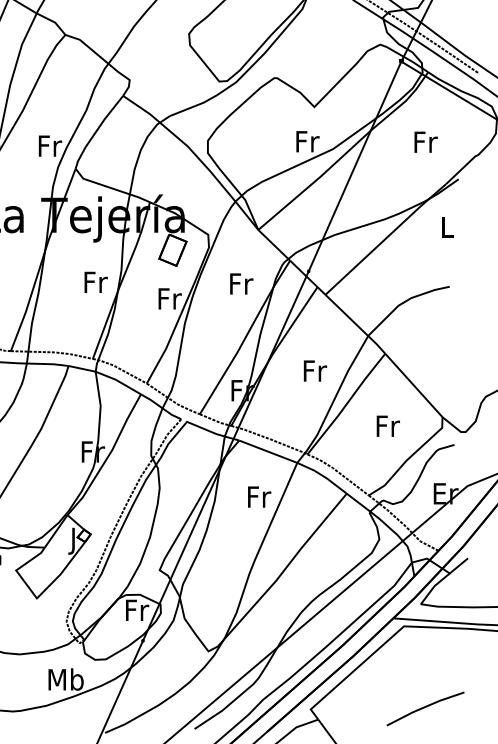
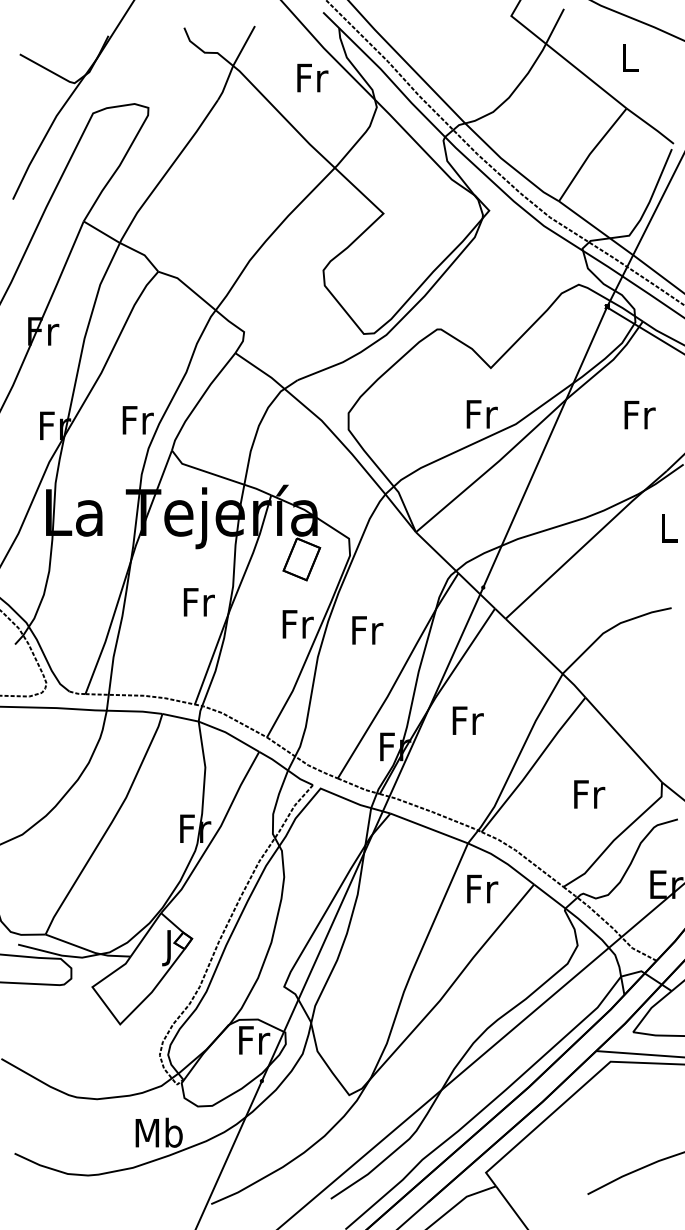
text: (241, 284) -> (367, 630), moved
text: (314, 370) -> (467, 720), moved
text: (259, 496) -> (482, 888), moved

